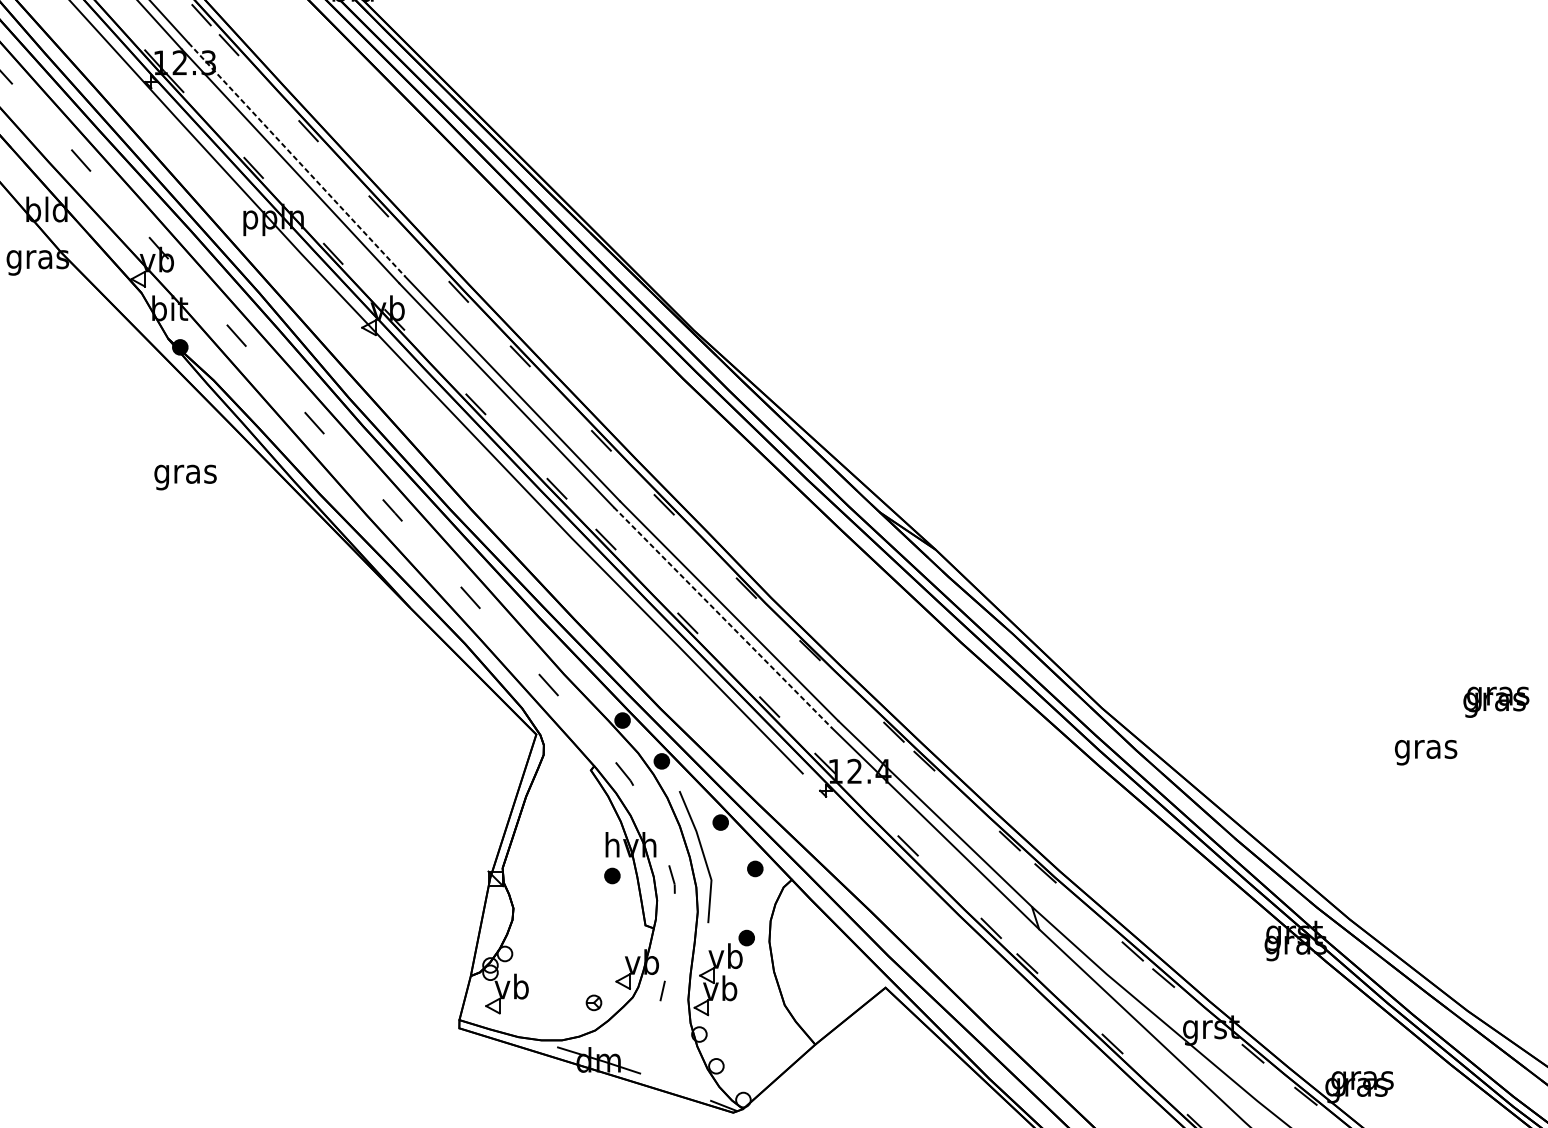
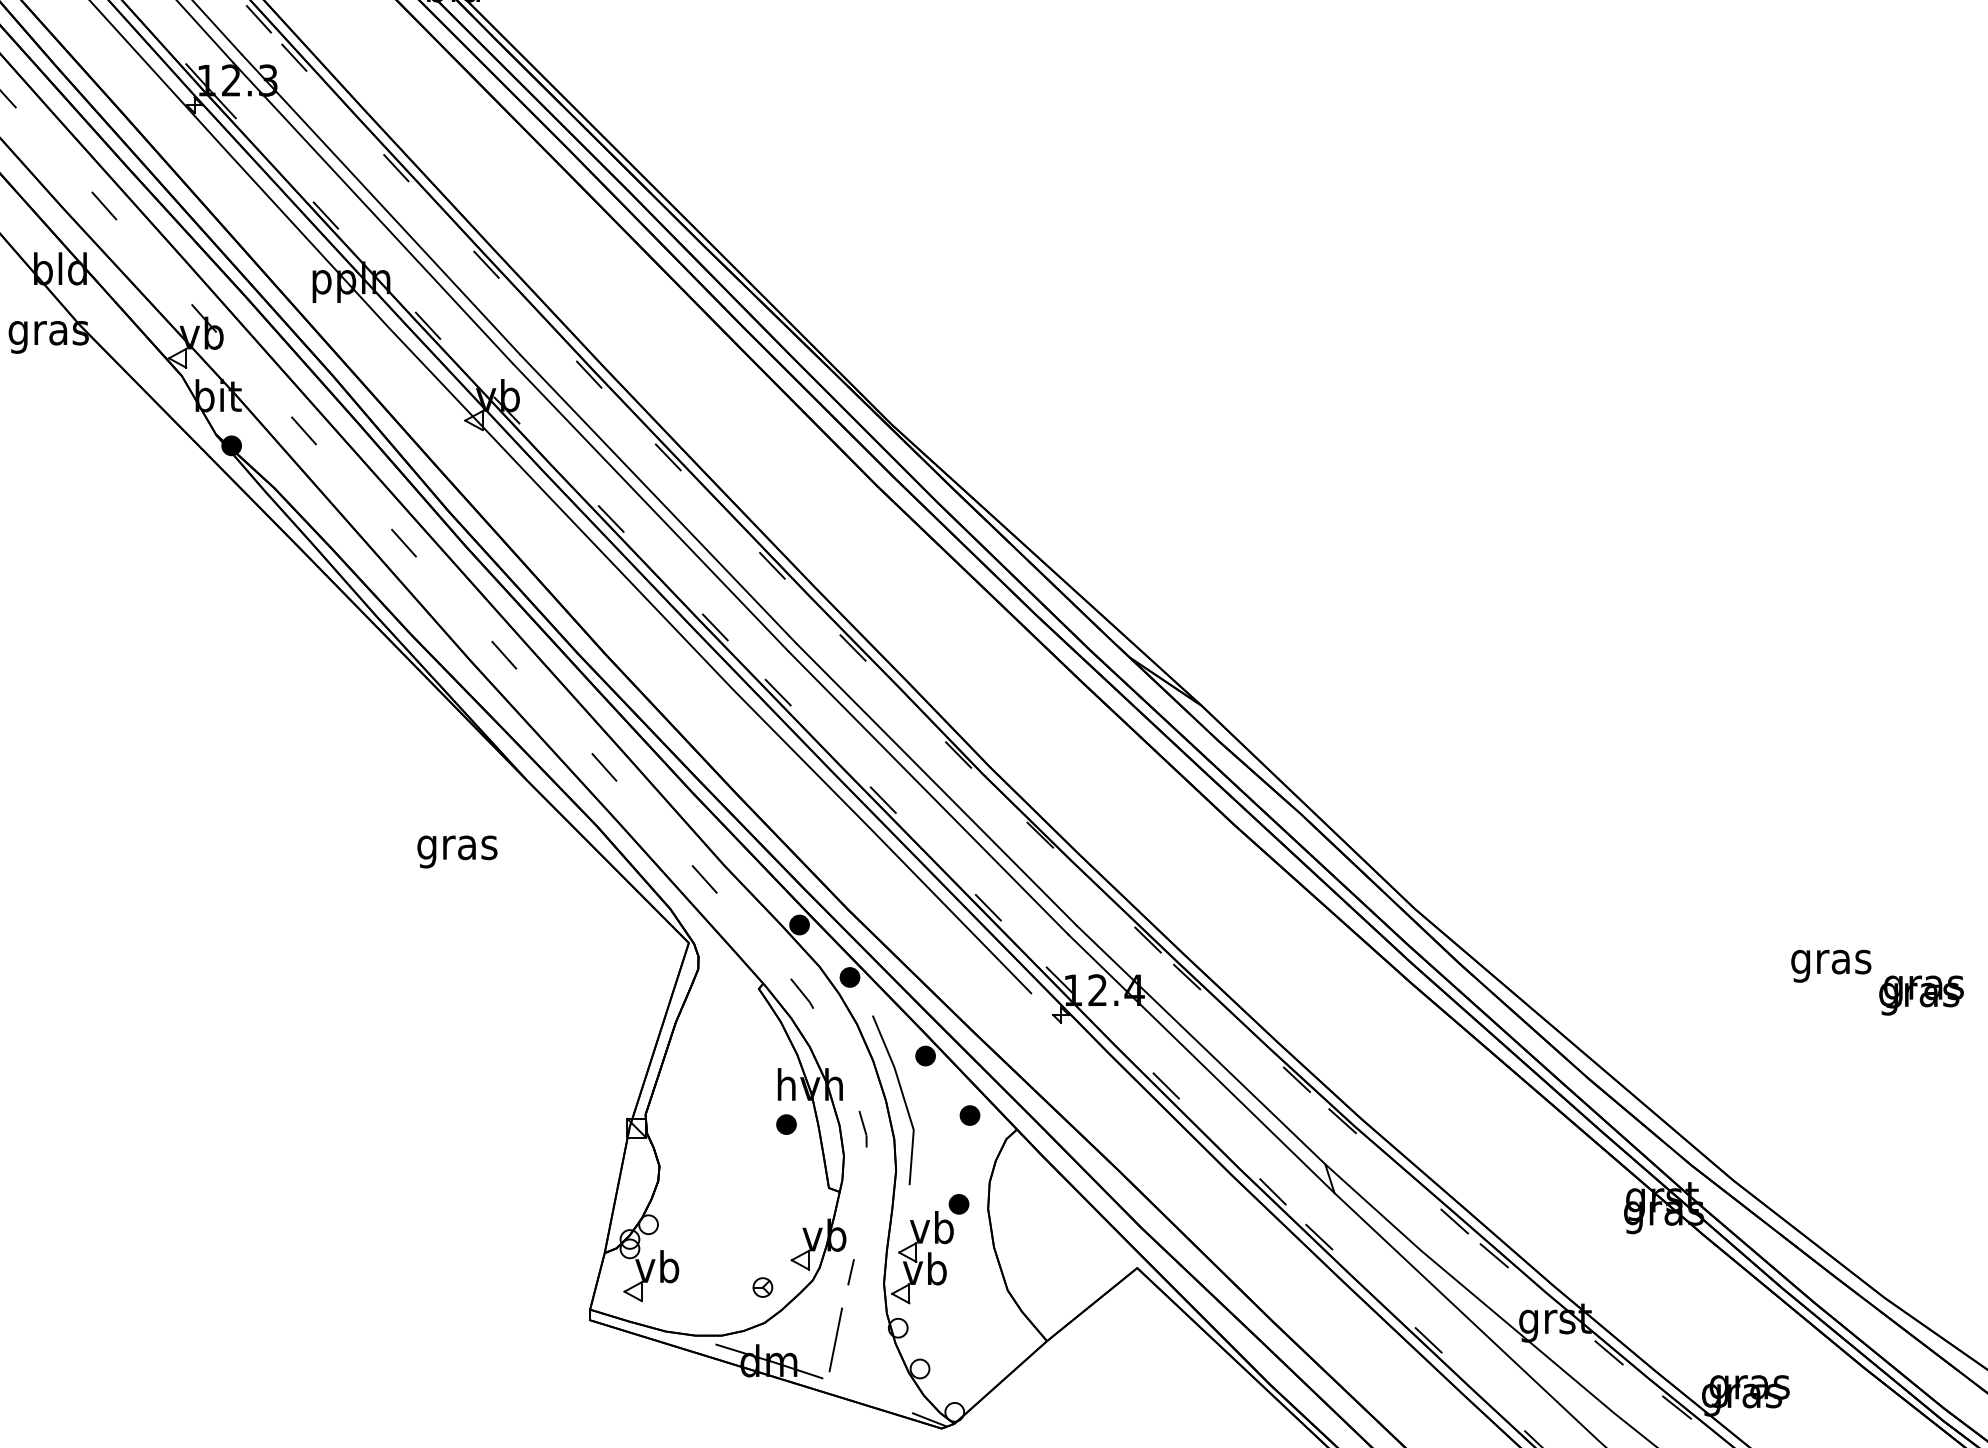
line: (296, 160) -> (381, 205), dashed -> solid
text: (185, 477) -> (457, 851), moved
line: (722, 618) -> (928, 793), dashed -> solid
text: (1496, 702) -> (1921, 995), moved
line: (650, 1043) -> (835, 1339), added

